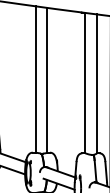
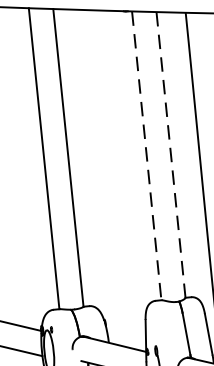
line: (85, 83) -> (147, 156), solid -> dashed
line: (96, 83) -> (170, 154), solid -> dashed

